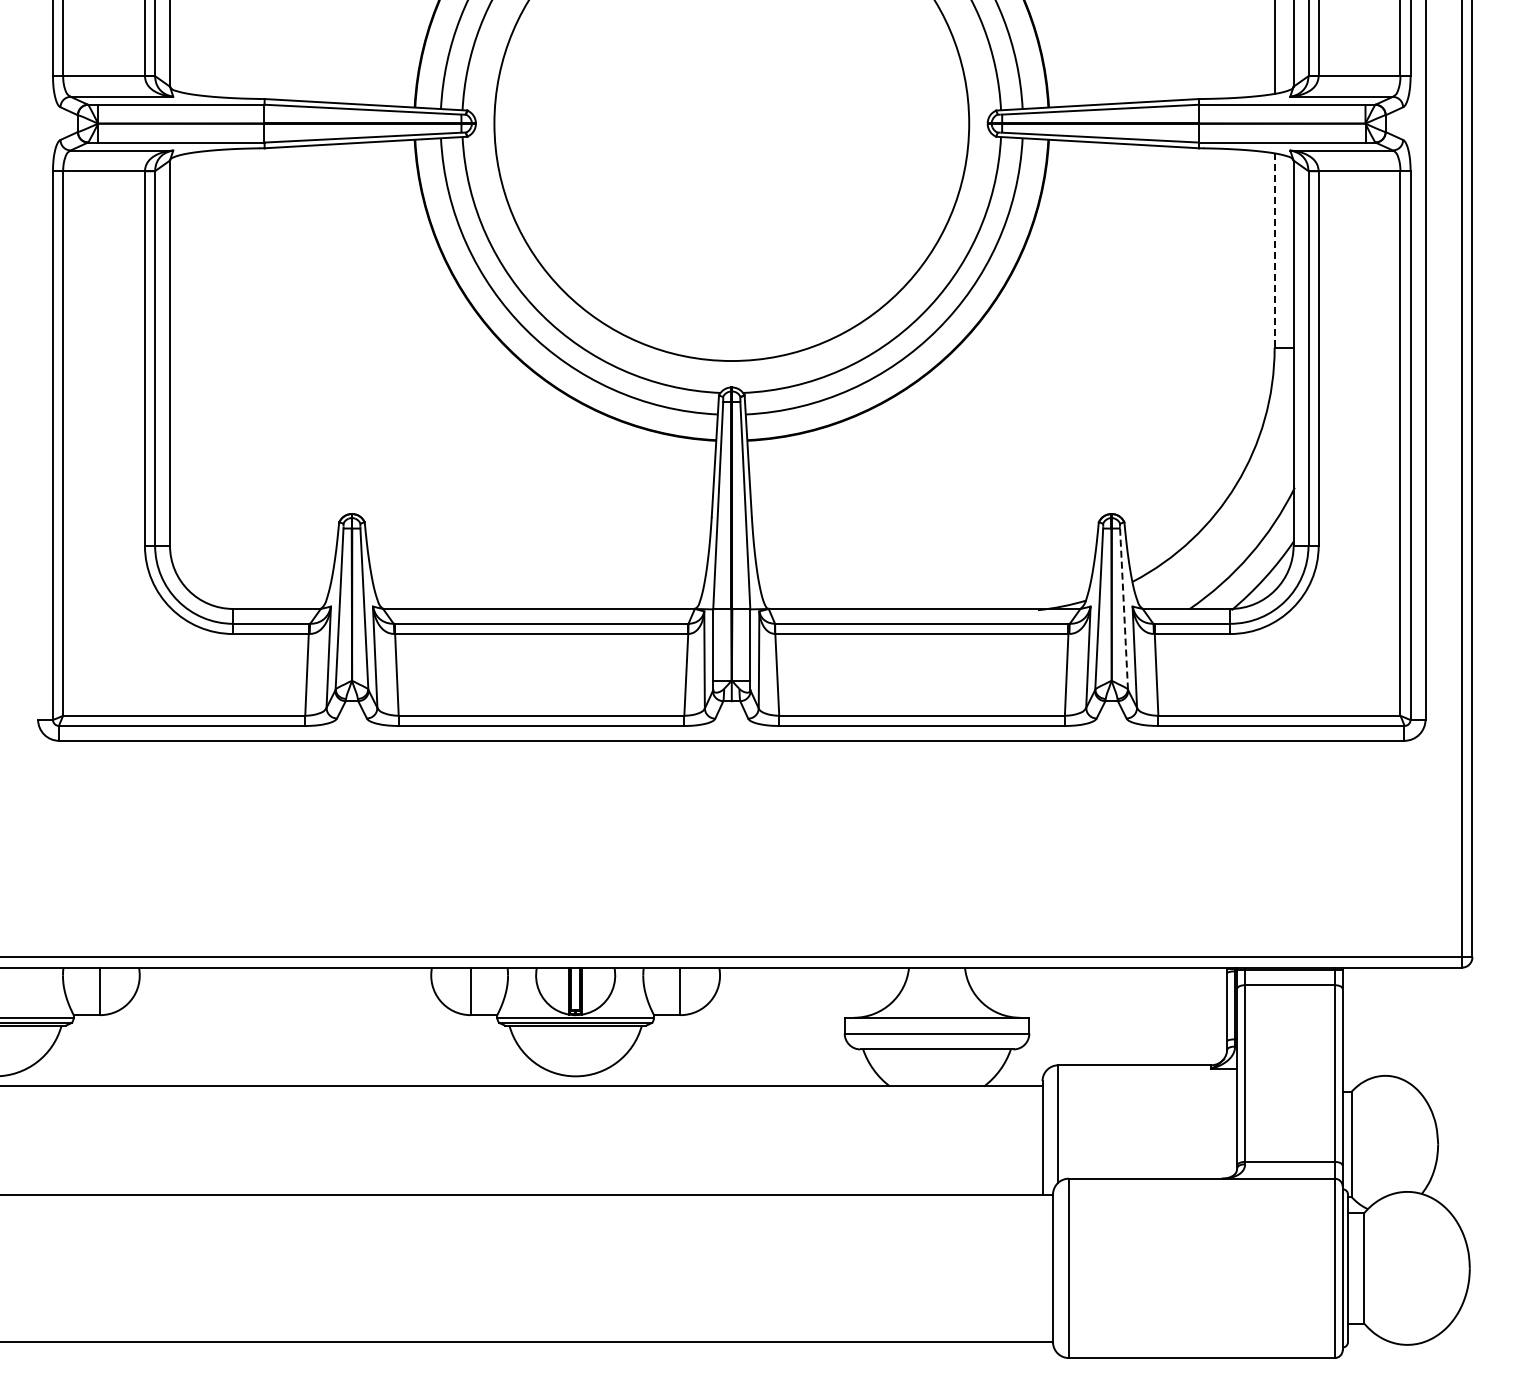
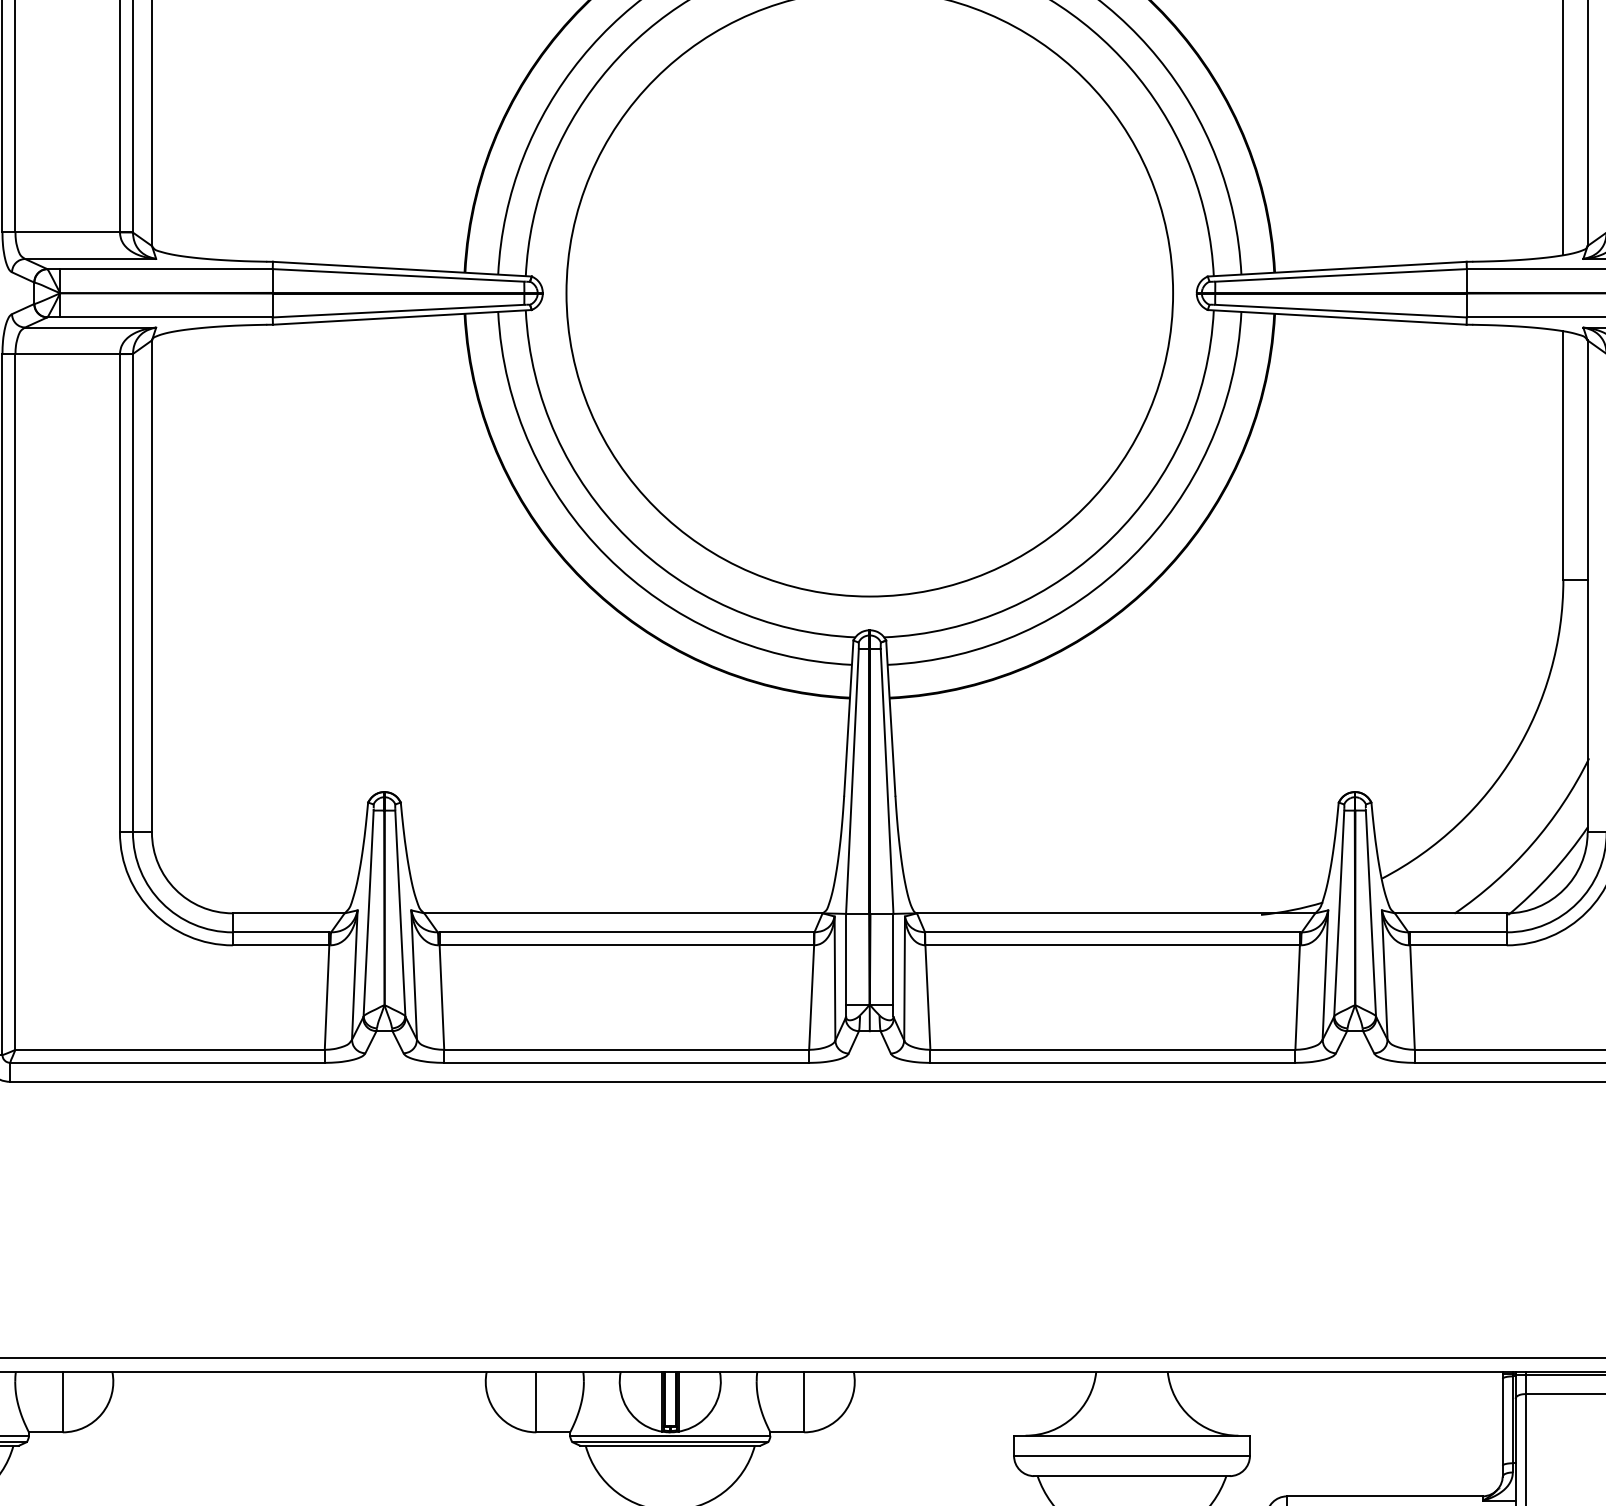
line: (1274, 251) -> (1563, 456), dashed -> solid
line: (1124, 609) -> (1371, 914), dashed -> solid

